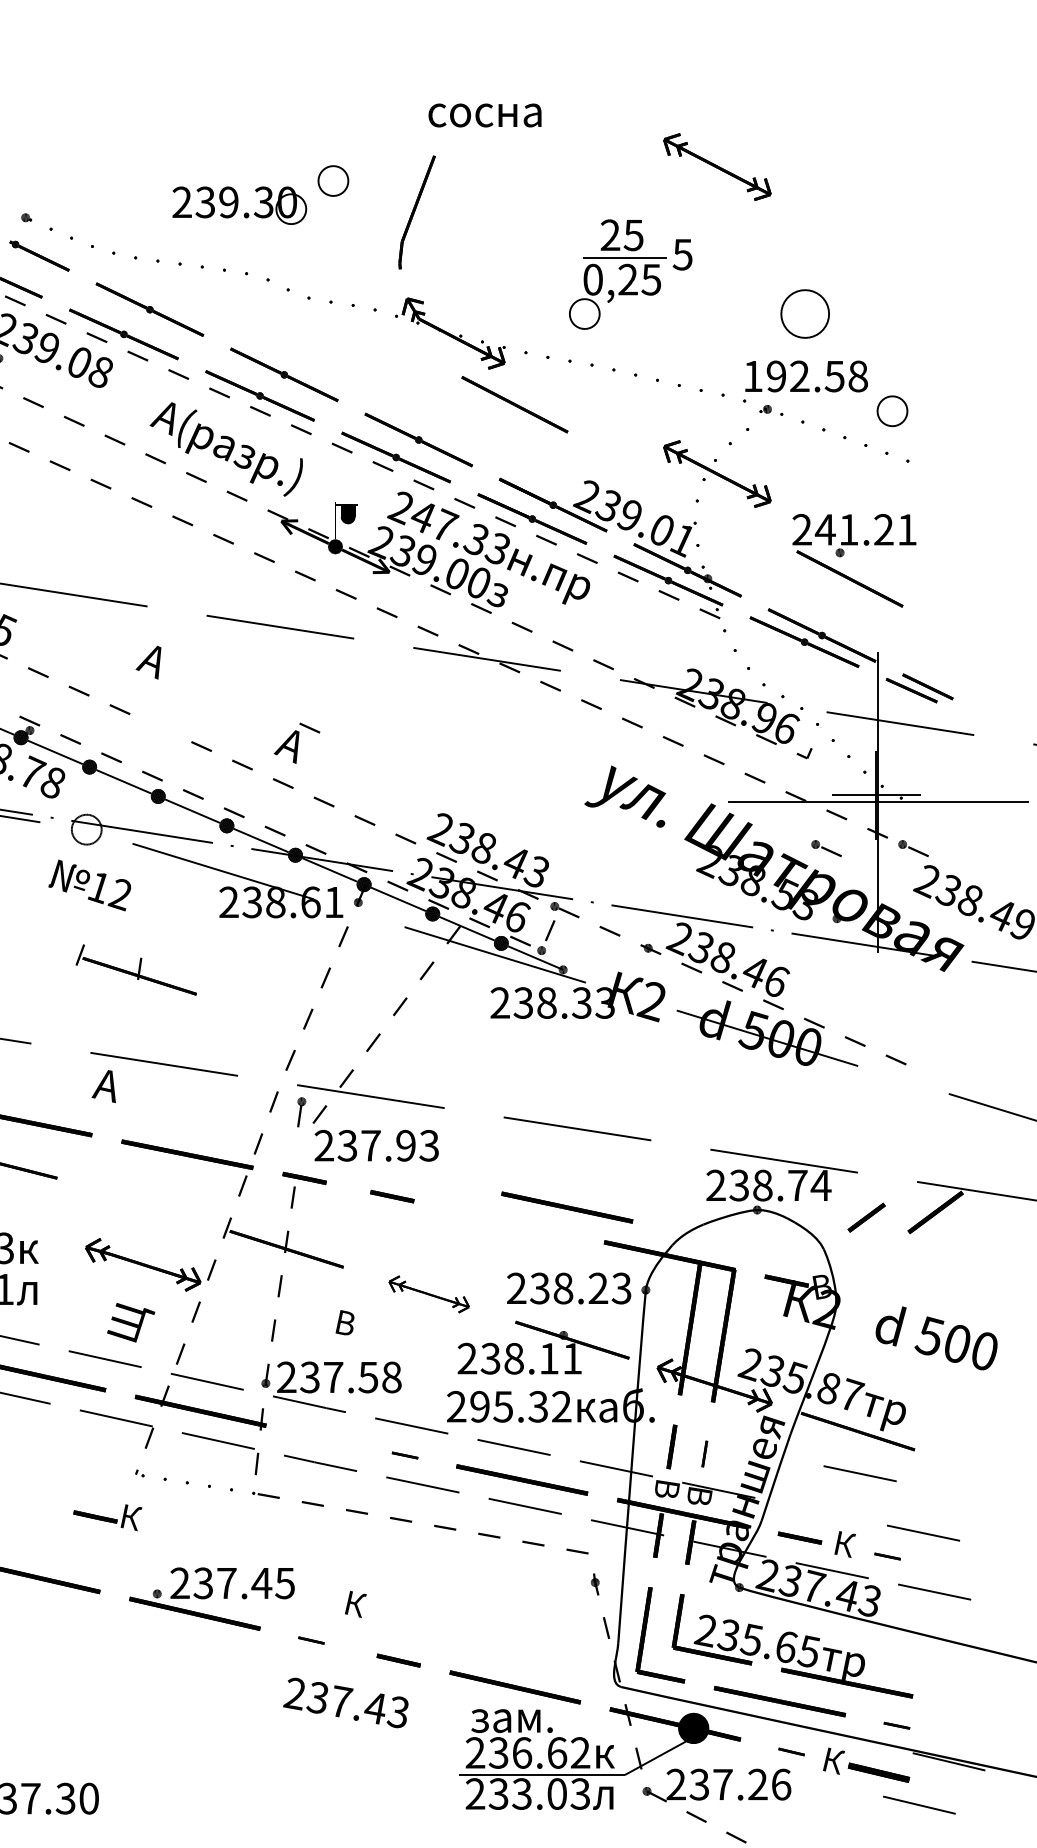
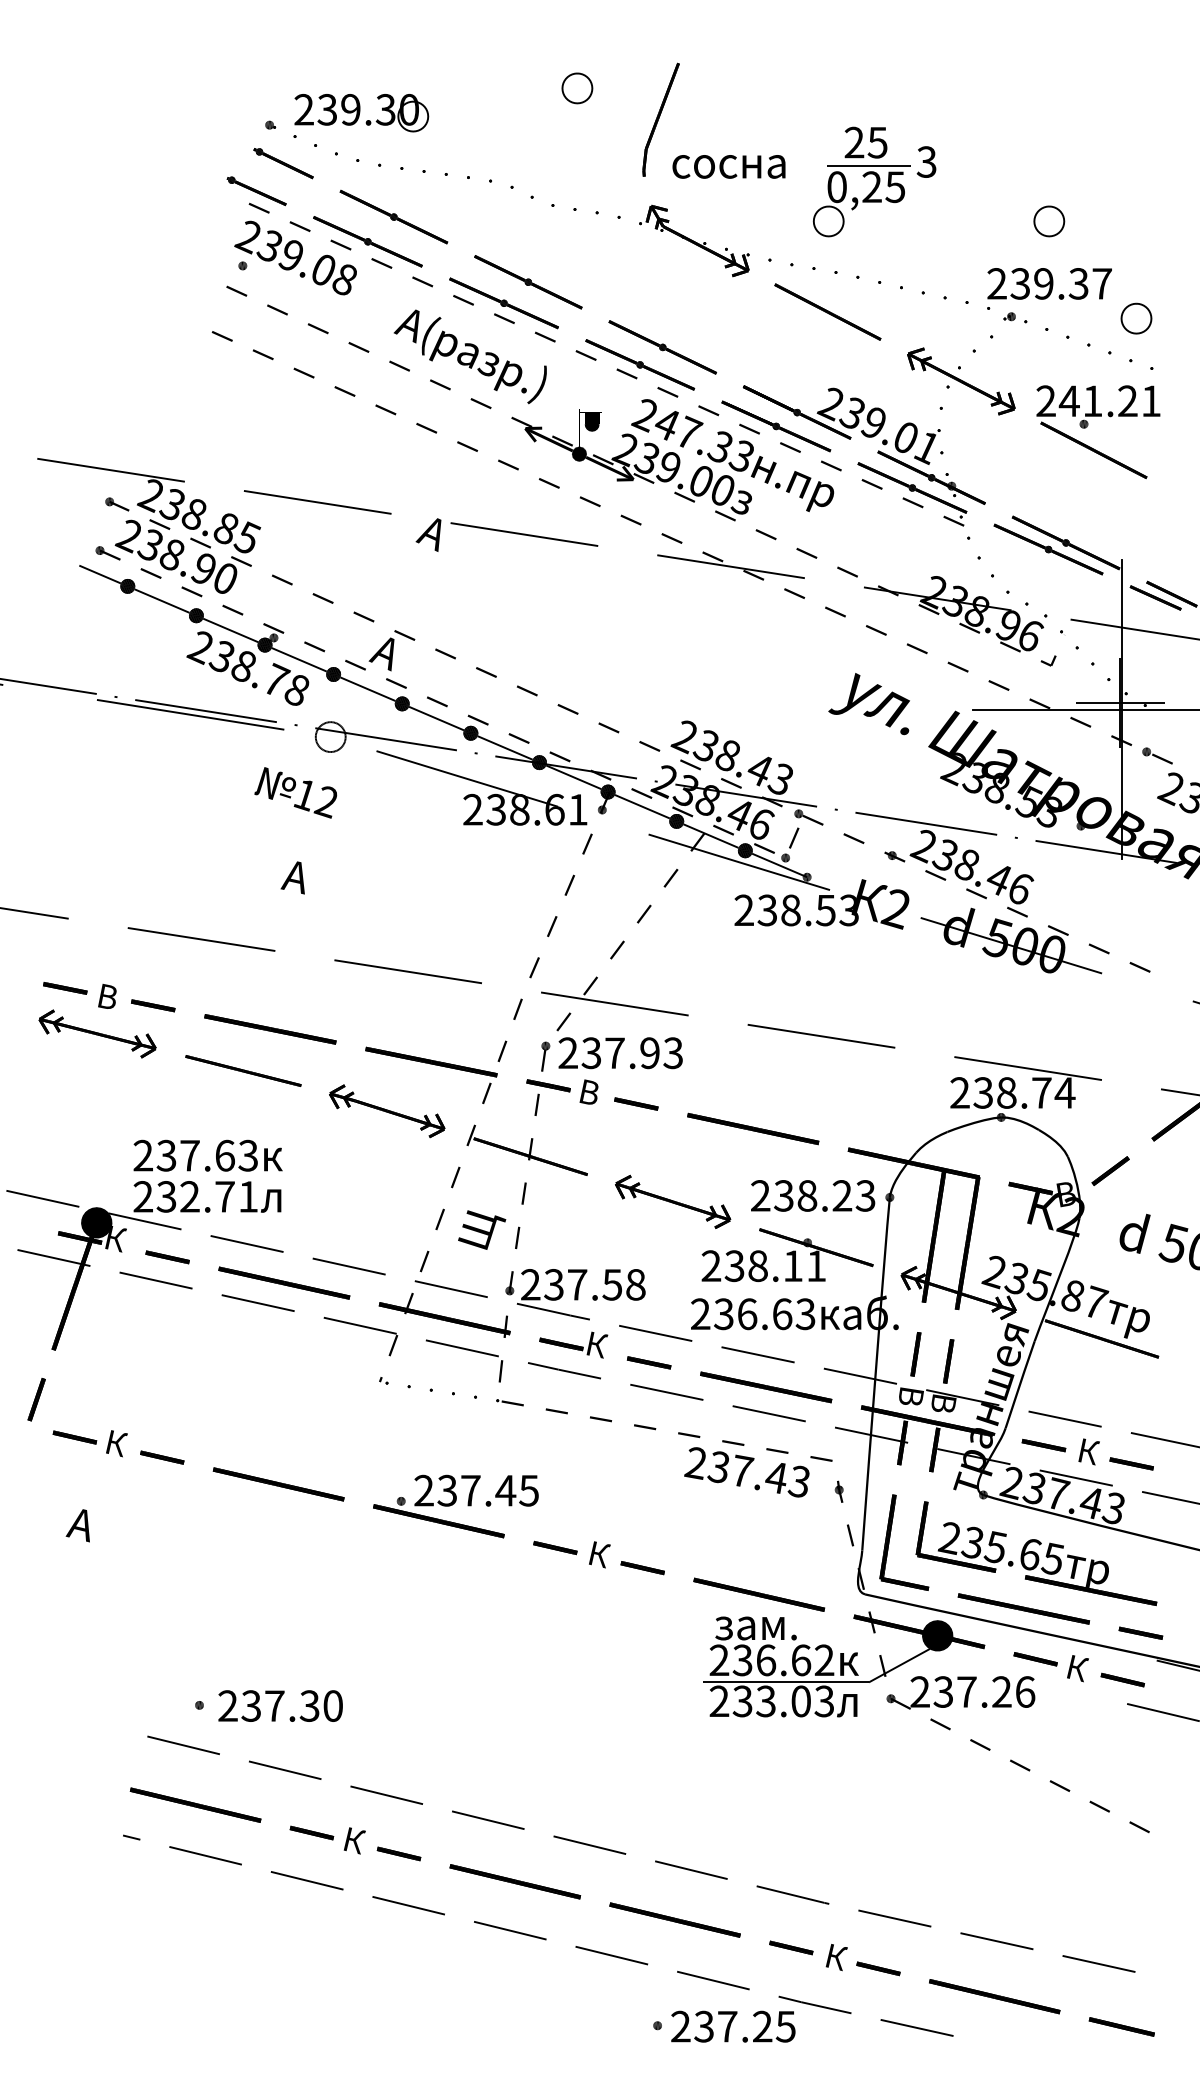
text: (484, 115) -> (728, 166), moved
part: (717, 167) -> (961, 74), removed
part: (239, 206) -> (361, 113), moved
text: (682, 254) -> (926, 161), 5 -> 3
part: (805, 314) -> (1049, 221), size x0.62
text: (805, 376) -> (1049, 283), 192.58 -> 239.37
line: (514, 404) -> (827, 311), moved
text: (854, 561) -> (1098, 432), moved
text: (148, 662) -> (428, 534), moved
text: (296, 743) -> (391, 650), moved
part: (826, 848) -> (1070, 755), removed
text: (89, 885) -> (295, 792), moved
part: (135, 969) -> (379, 876), removed
text: (582, 1002) -> (826, 909), 238.33 -> 238.53
text: (103, 1086) -> (292, 877), moved
part: (301, 1112) -> (545, 1056), moved
part: (567, 1207) -> (753, 1128), moved
part: (866, 1217) -> (1110, 1170), moved
part: (143, 1265) -> (387, 1111), moved
part: (429, 1294) -> (673, 1201), size x1.43
text: (131, 1322) -> (482, 1229), moved
text: (344, 1322) -> (588, 1091), moved
text: (520, 1407) -> (764, 1314), 295.32 -> 236.63
part: (704, 1454) -> (948, 1361), size x1.67
part: (404, 1455) -> (648, 1362), size x1.67
line: (859, 1473) -> (1064, 1418), moved
text: (107, 1517) -> (573, 1344), moved
part: (887, 1556) -> (1131, 1463), size x1.67
text: (355, 1604) -> (599, 1554), moved
part: (311, 1640) -> (555, 1547), size x1.67
text: (345, 1703) -> (746, 1472), moved
part: (896, 1725) -> (1140, 1632), size x1.67
part: (791, 1752) -> (1035, 1659), size x1.67
part: (878, 1772) -> (1122, 1679), size x0.71

